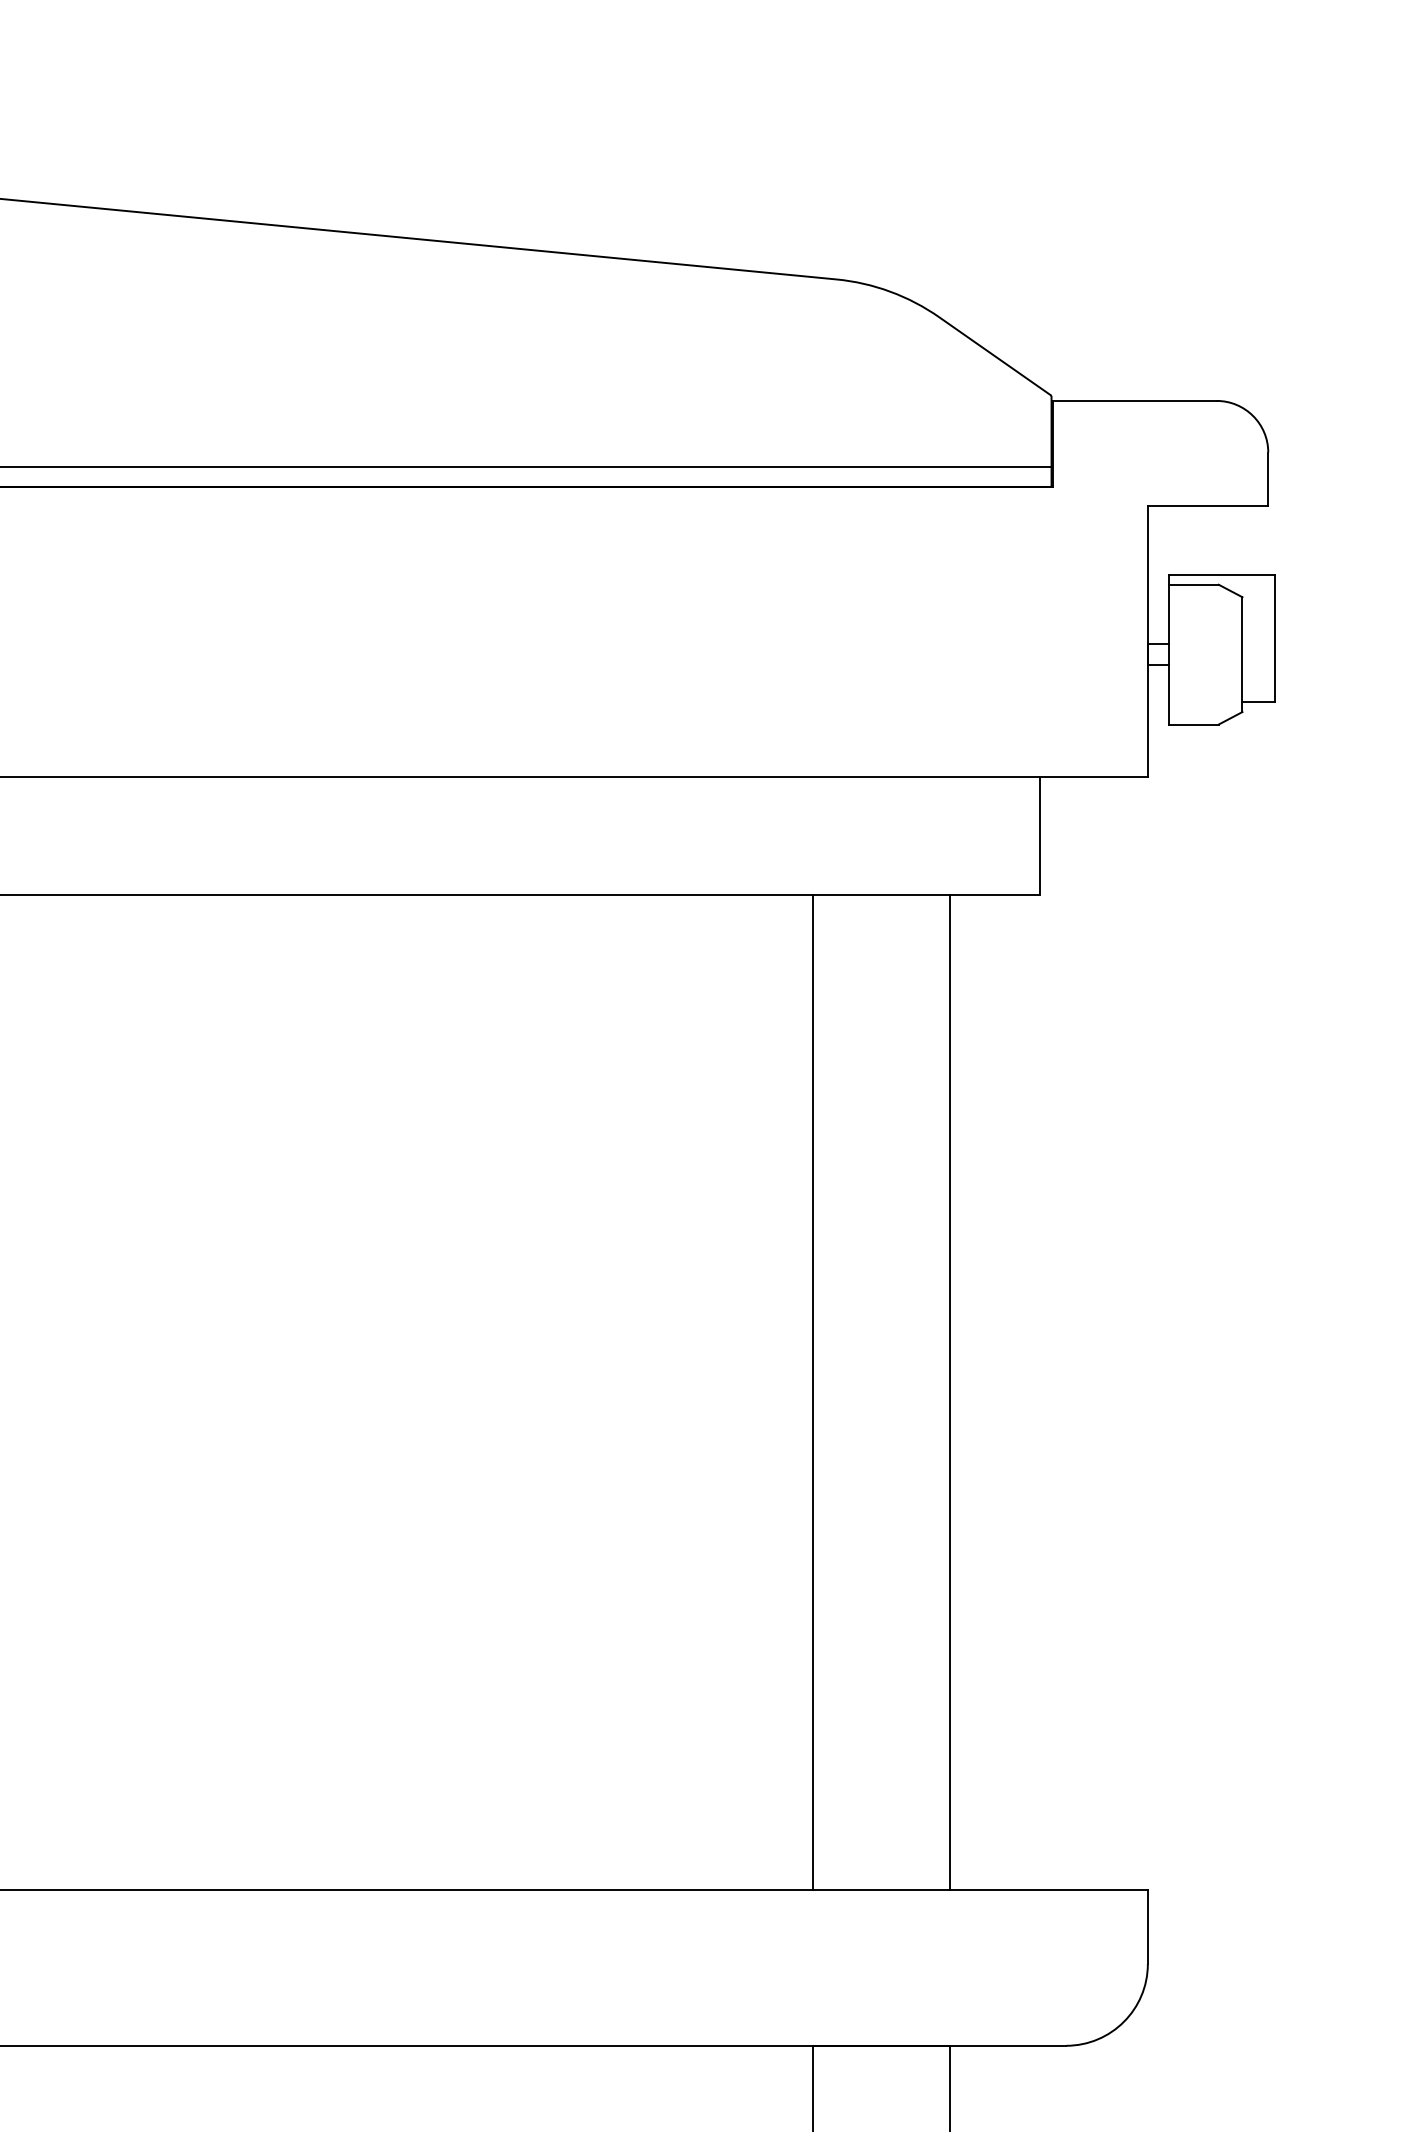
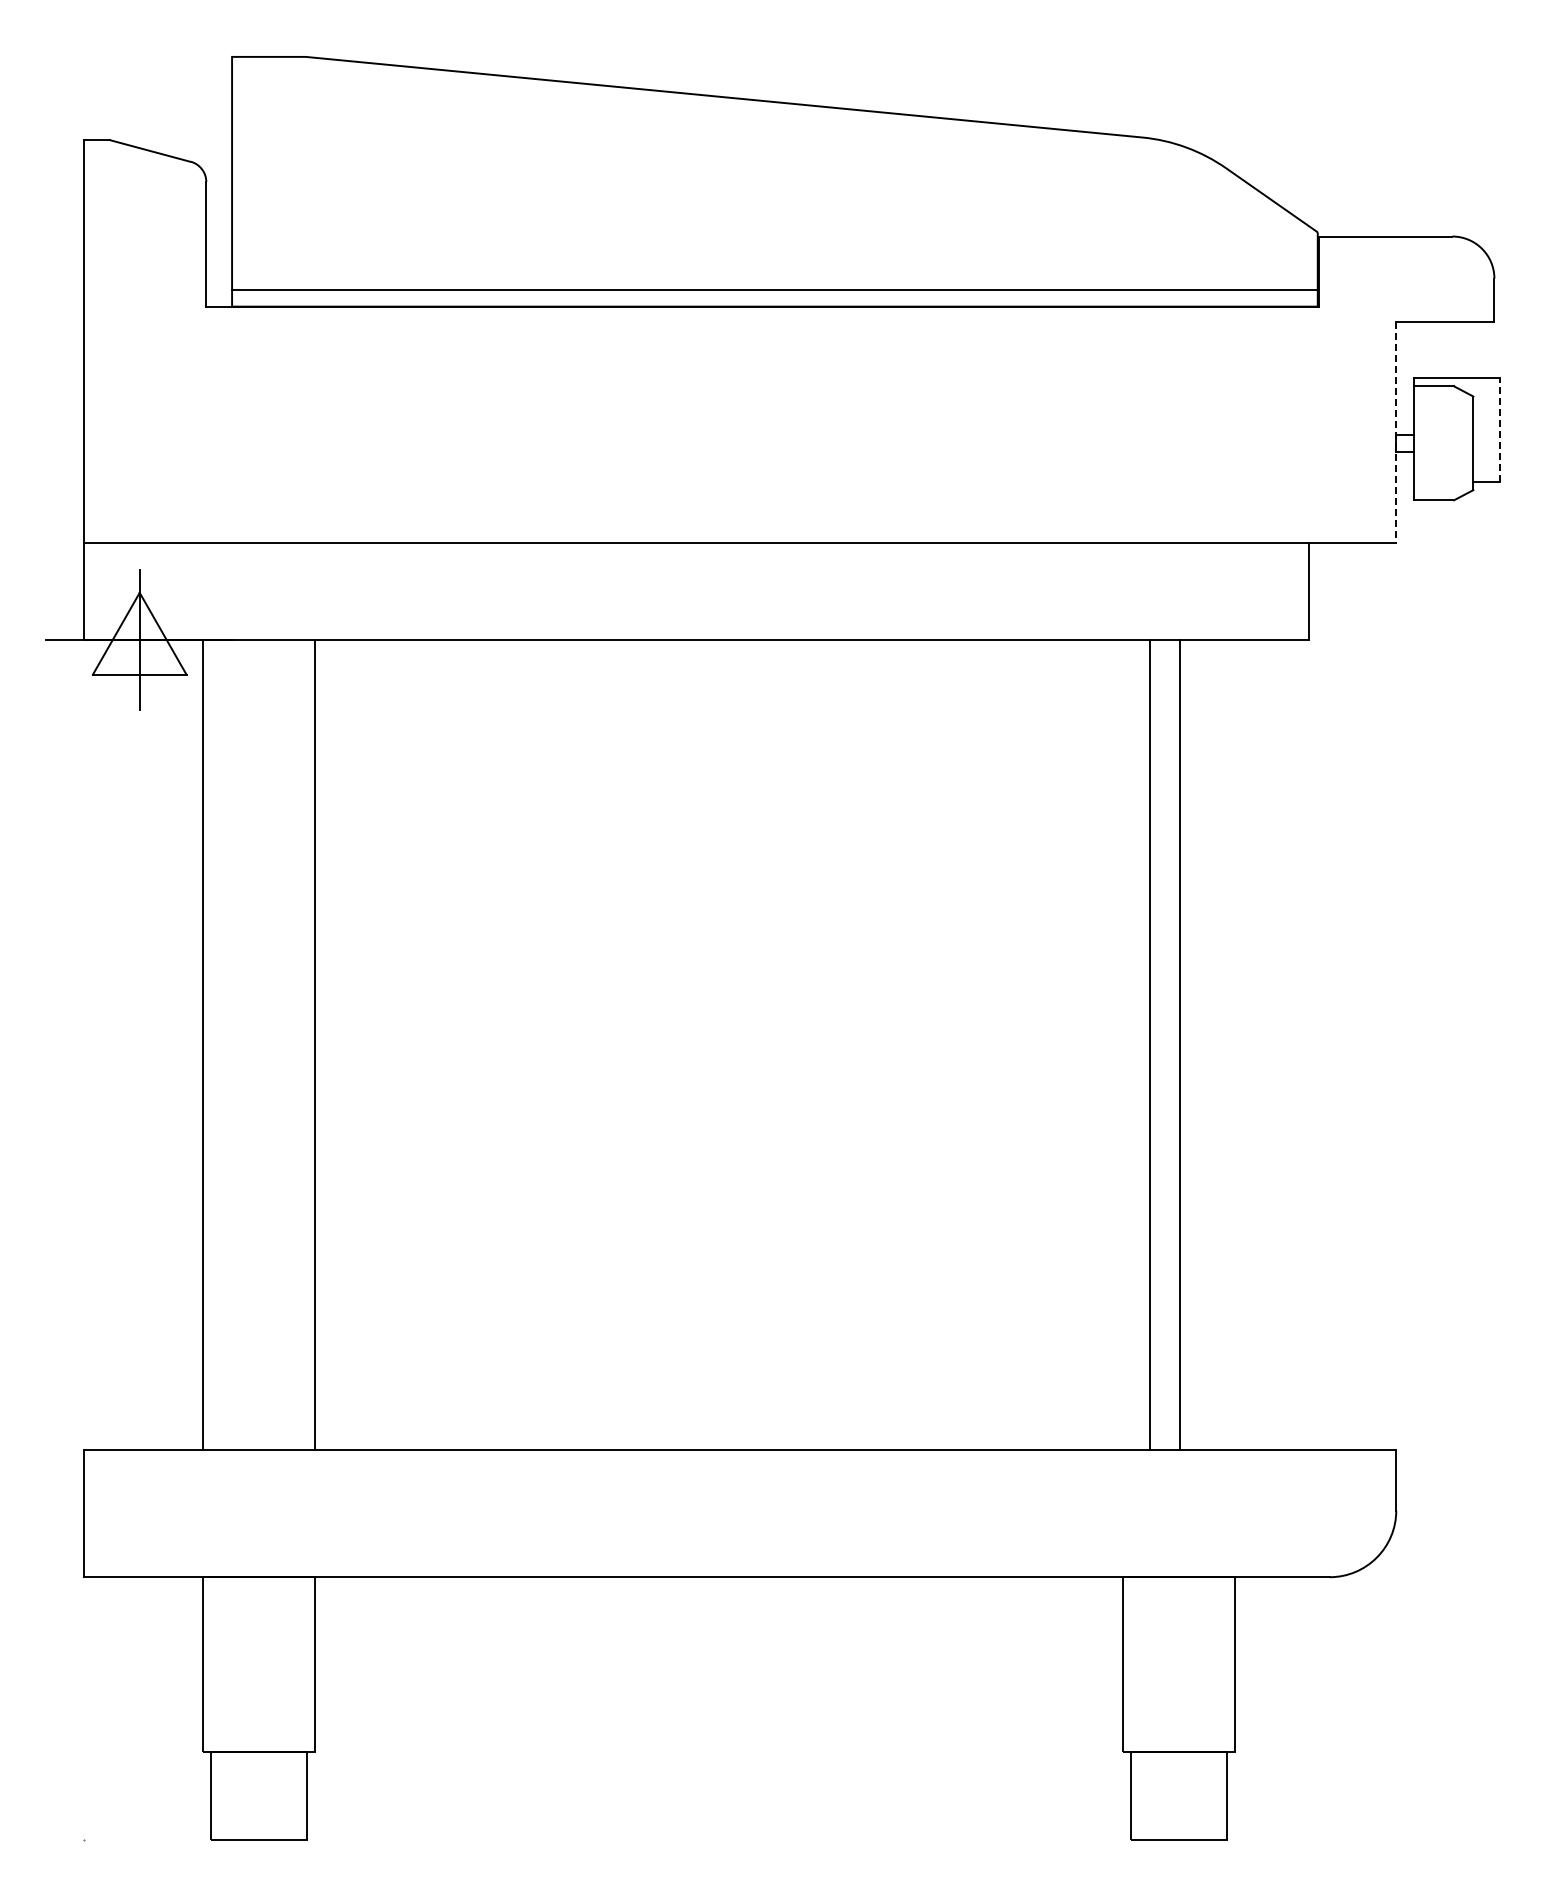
line: (1274, 638) -> (1499, 430), solid -> dashed
line: (1148, 642) -> (1396, 433), solid -> dashed
line: (813, 1392) -> (1180, 1044), moved
line: (949, 1392) -> (1149, 1044), moved

